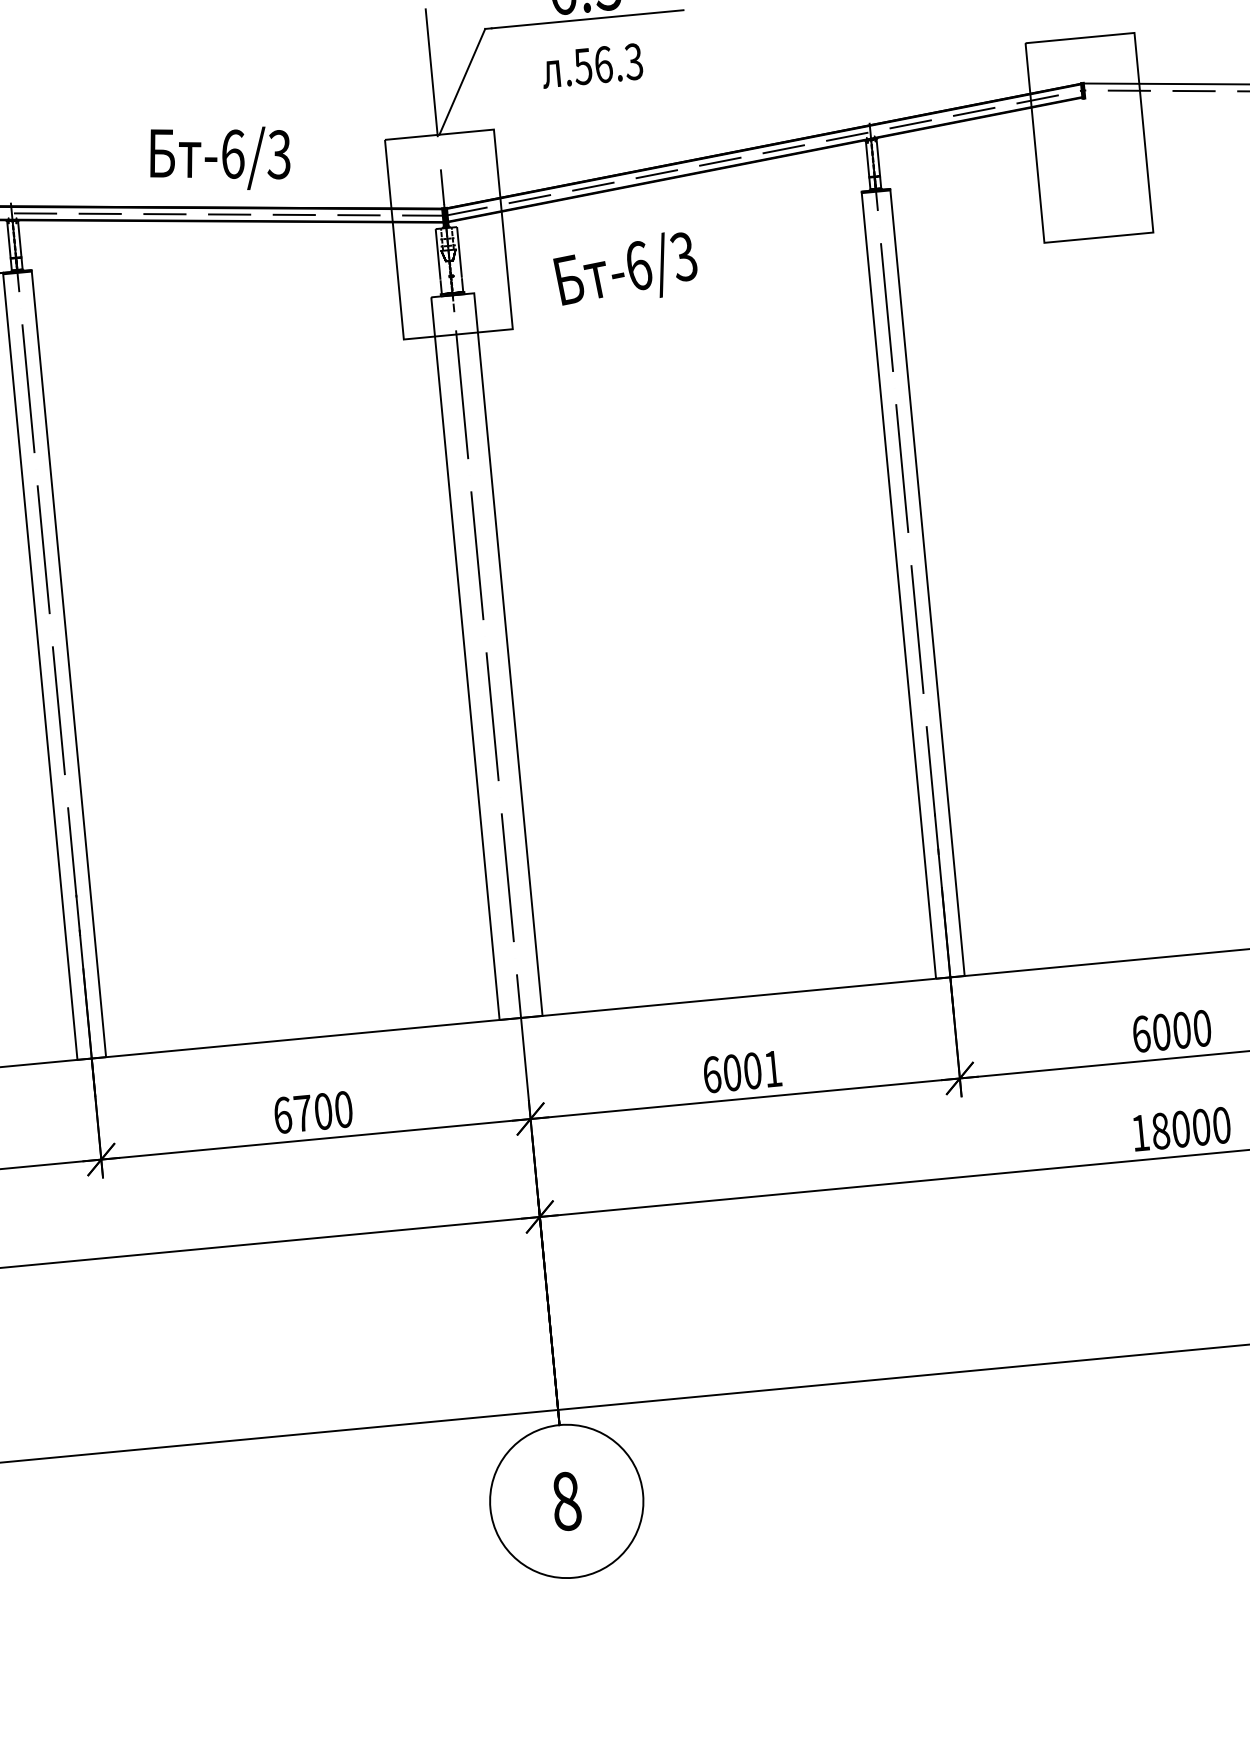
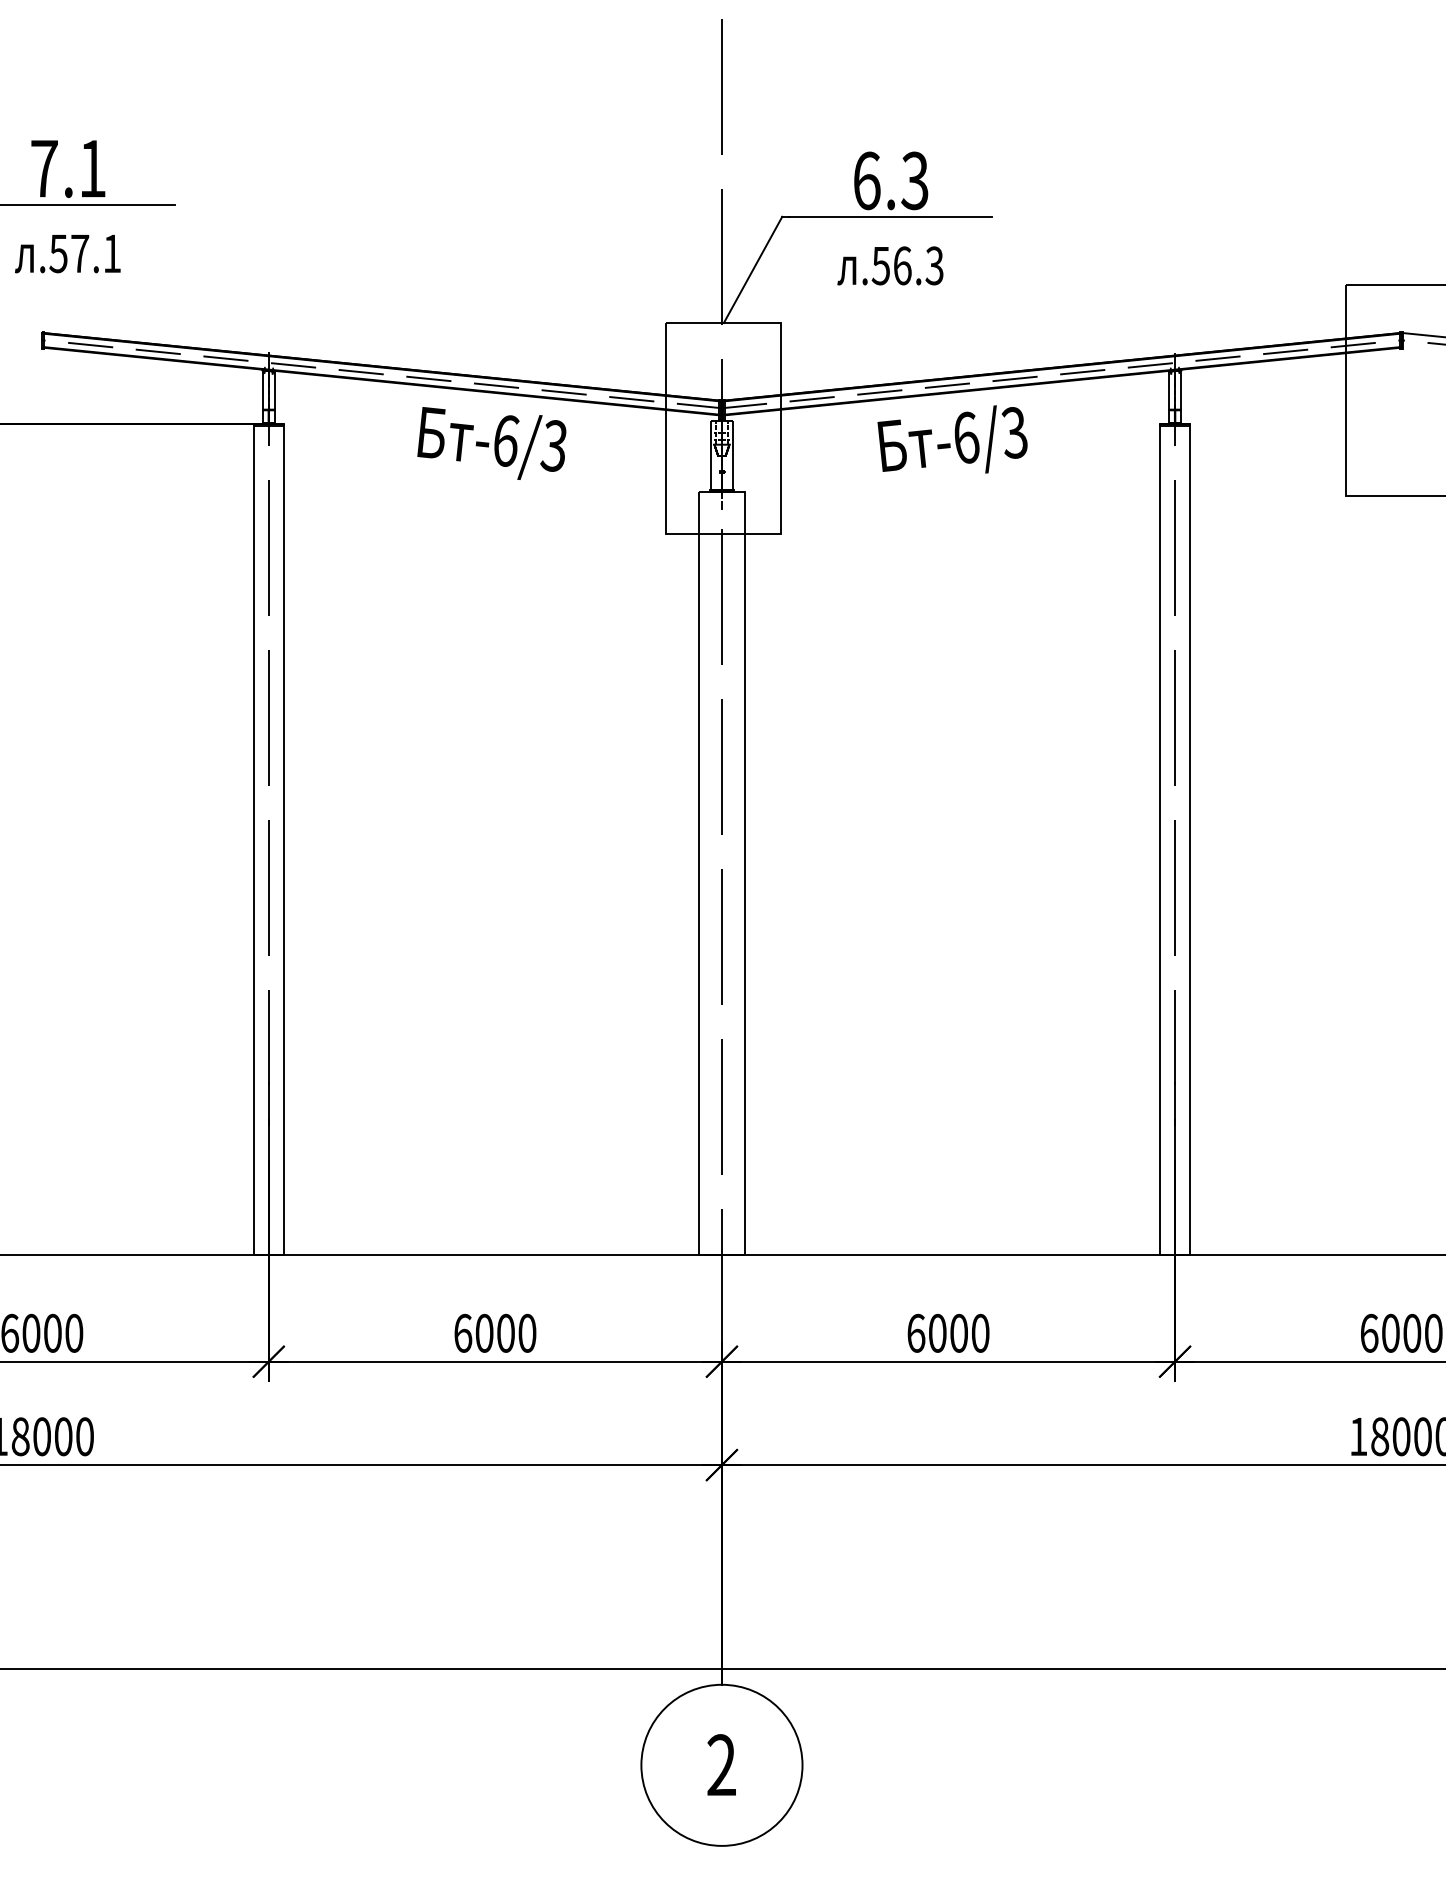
text: (219, 157) -> (491, 443), moved
text: (625, 268) -> (952, 439), moved
text: (772, 1068) -> (980, 1332), 6001 -> 6000
text: (303, 1112) -> (484, 1332), 6700 -> 6000
text: (566, 1501) -> (721, 1765), 8 -> 2

